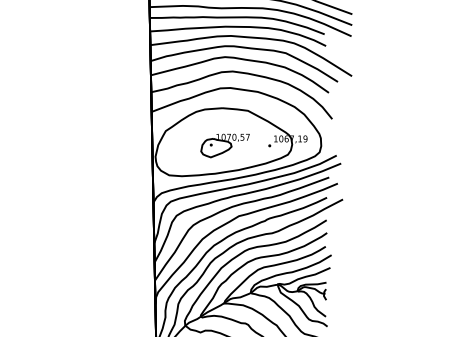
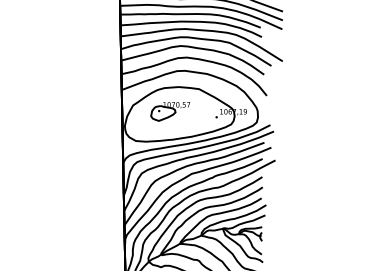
part: (224, 145) -> (169, 111), moved

